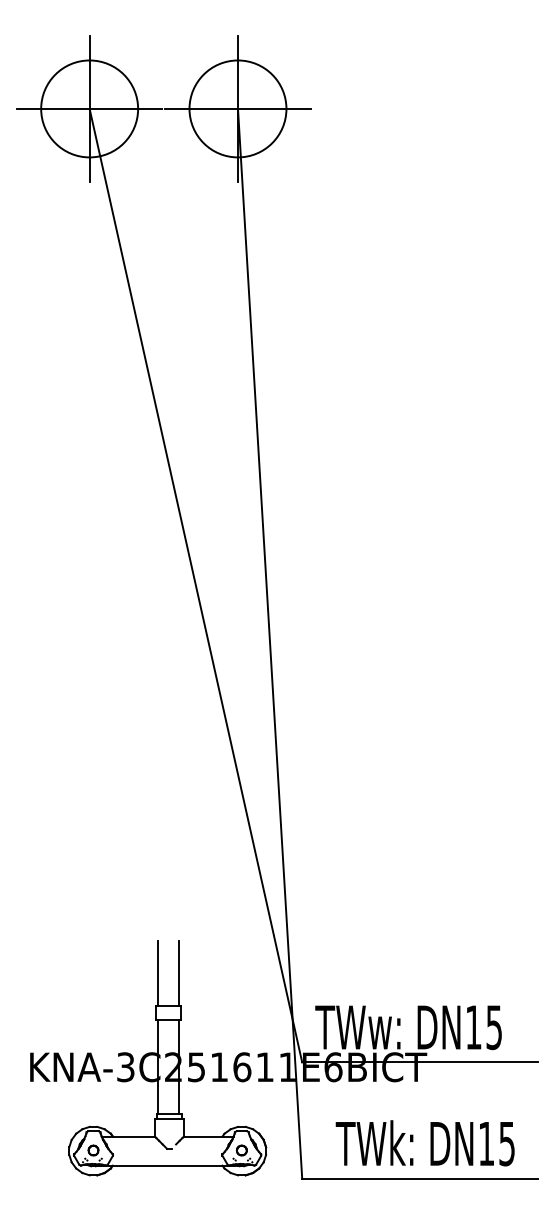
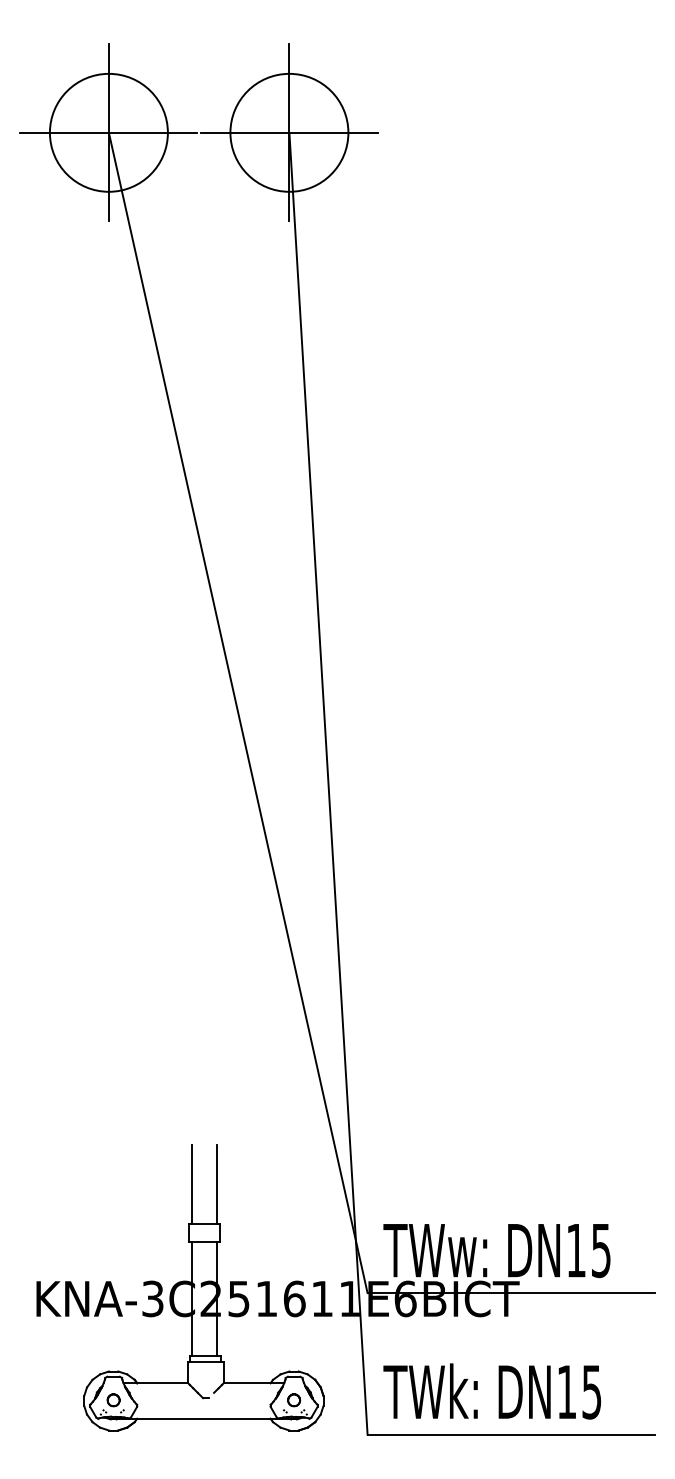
text: (425, 1143) -> (492, 1391), moved

